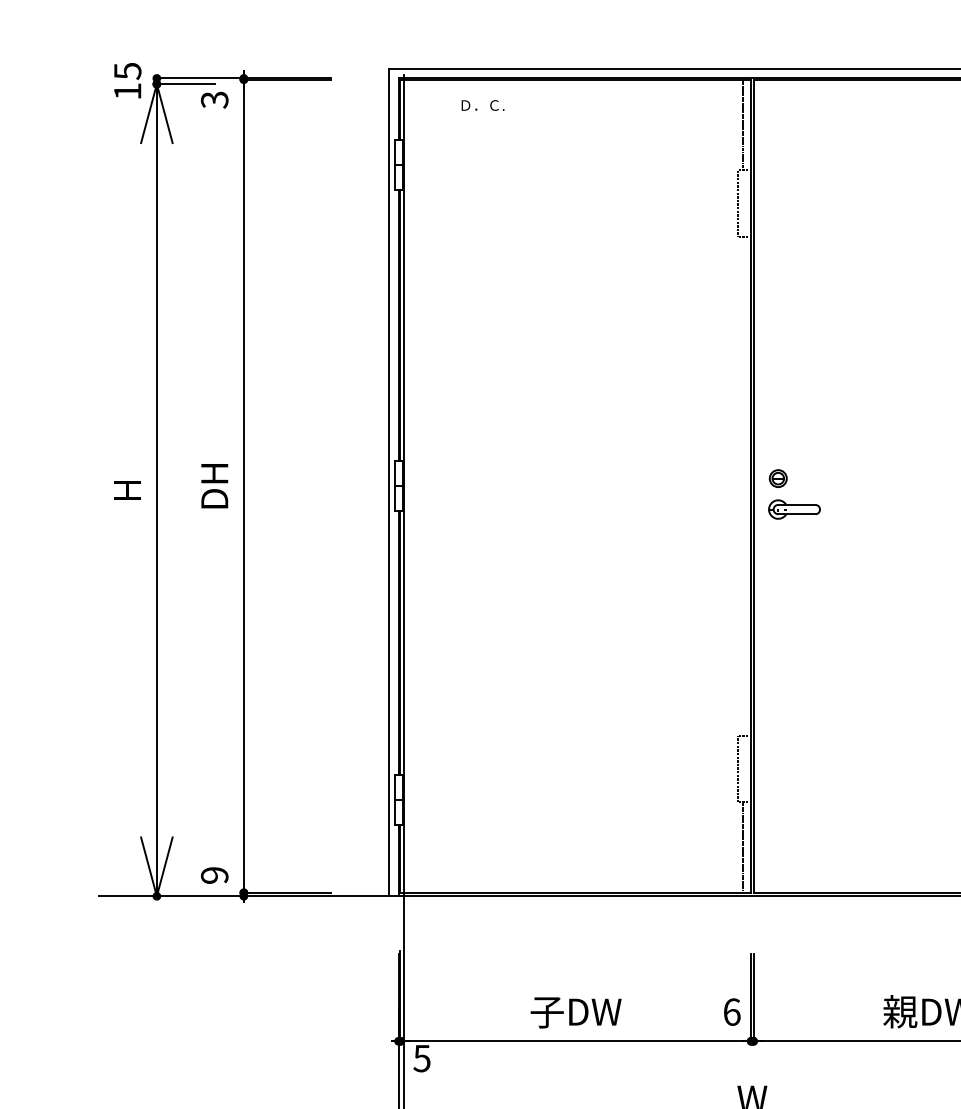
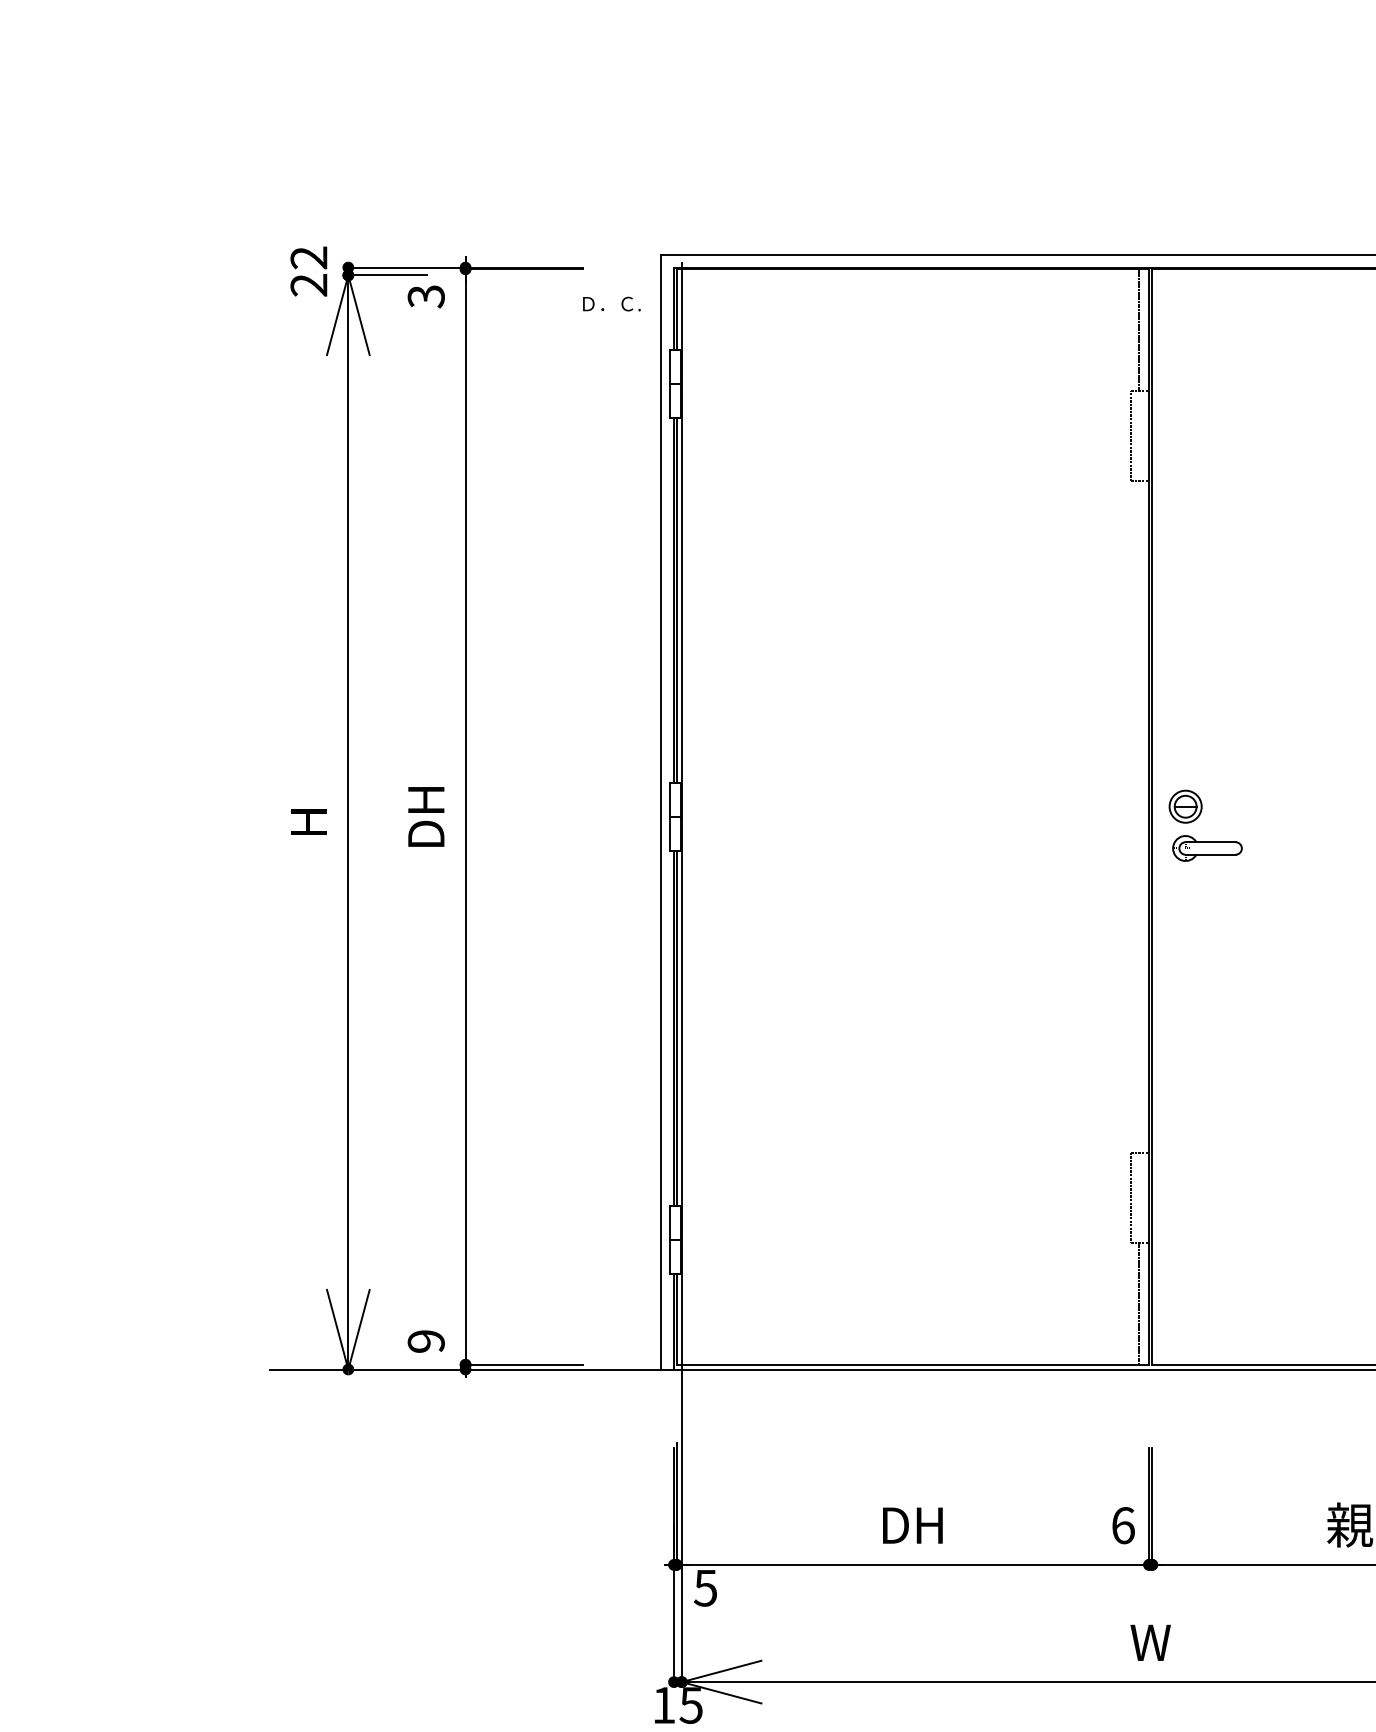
text: (127, 81) -> (308, 271), 15 -> 22
text: (482, 105) -> (611, 303), moved
part: (778, 478) -> (1185, 806), size x1.4
text: (576, 1012) -> (913, 1526), 子DW -> DH

